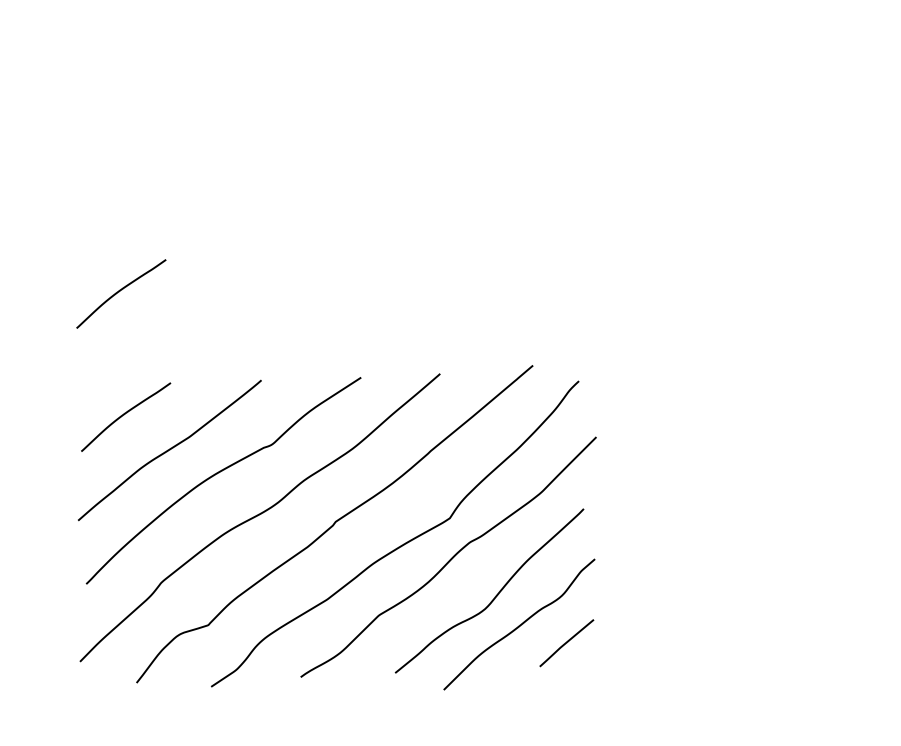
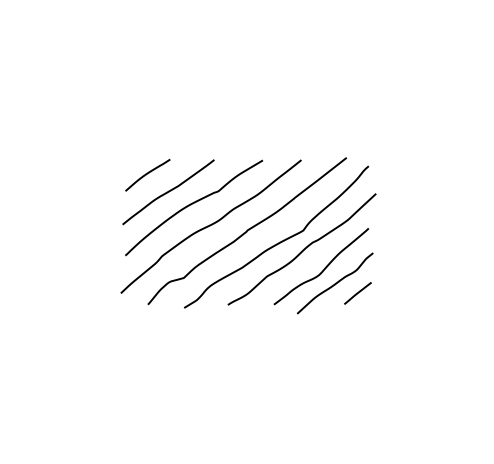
curve: (120, 292) -> (147, 114), removed

